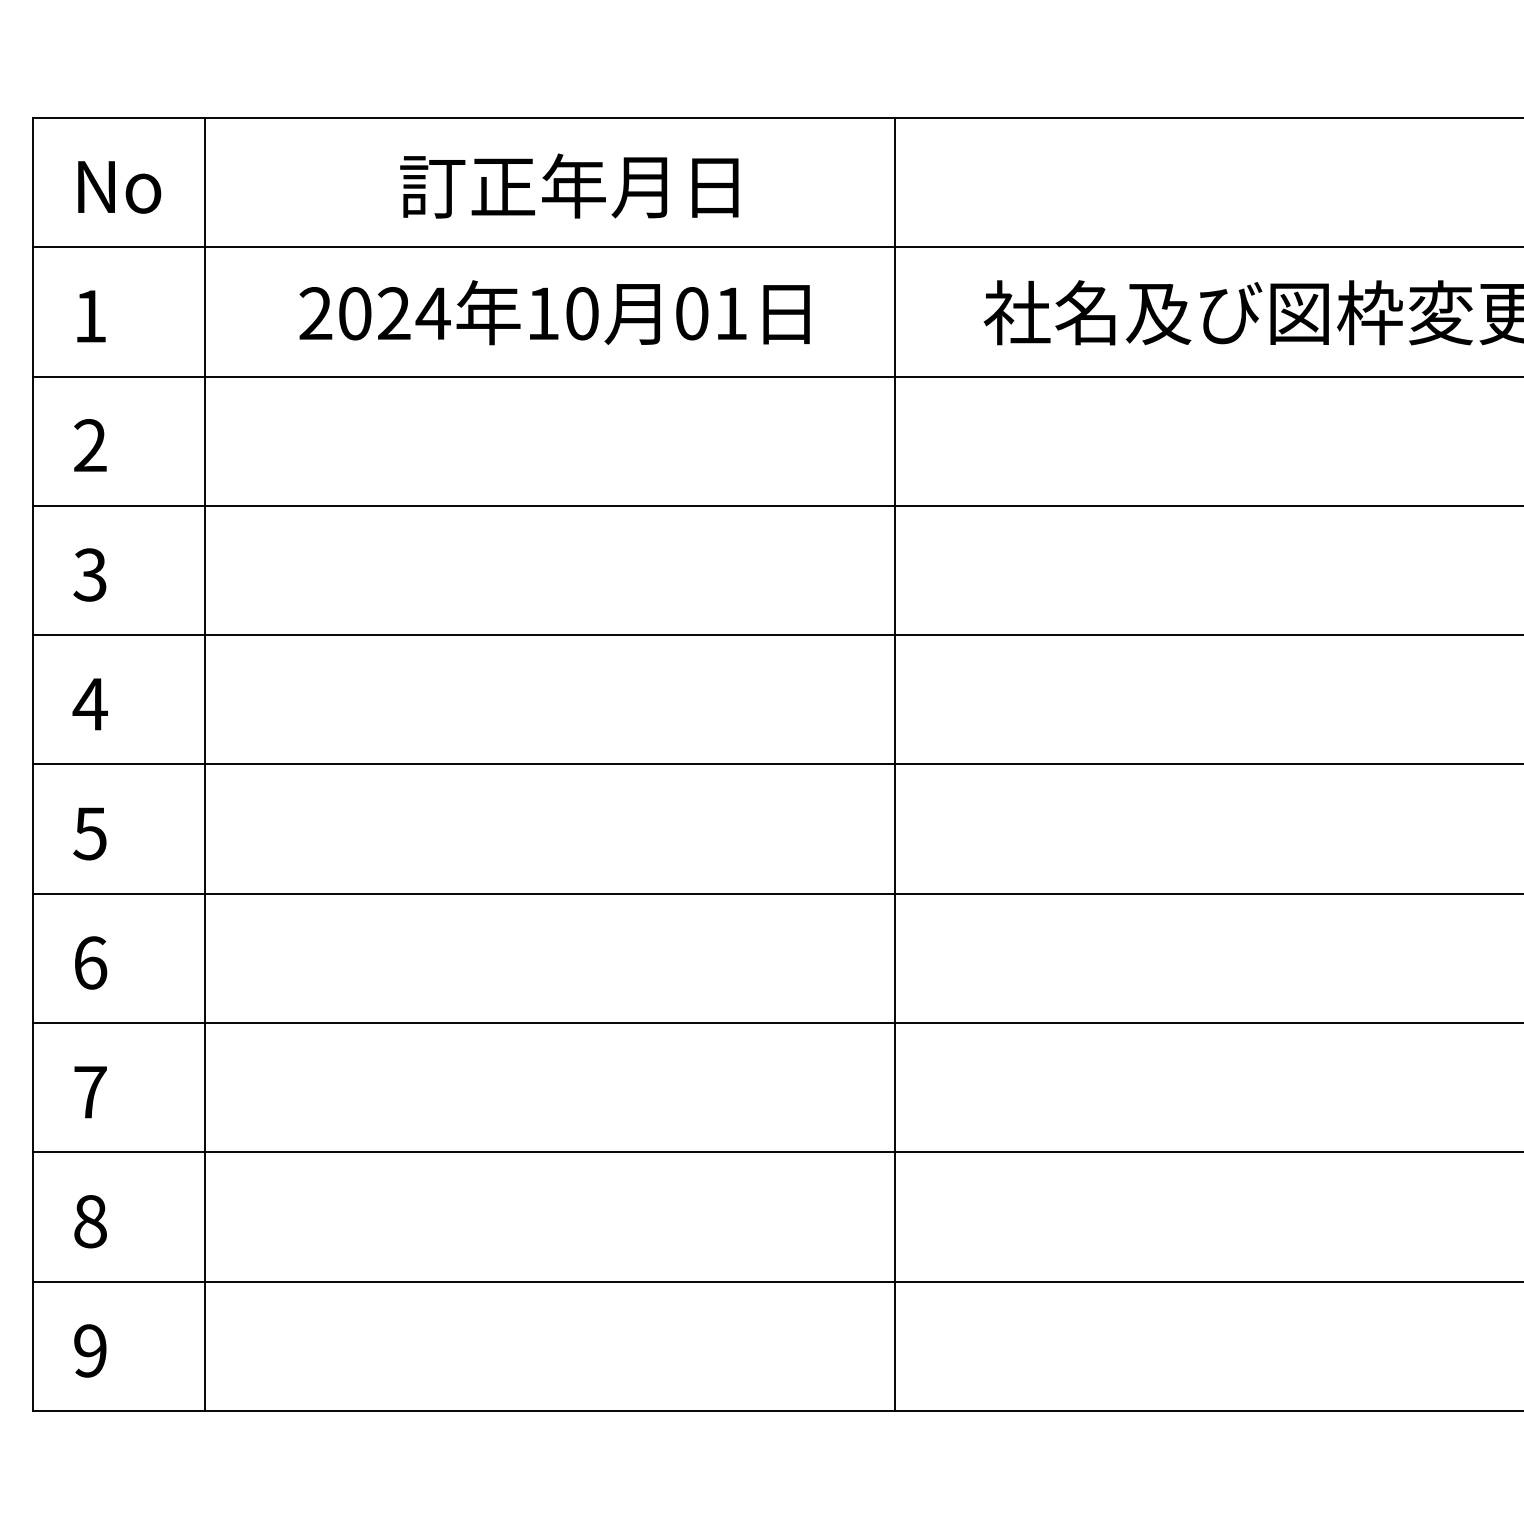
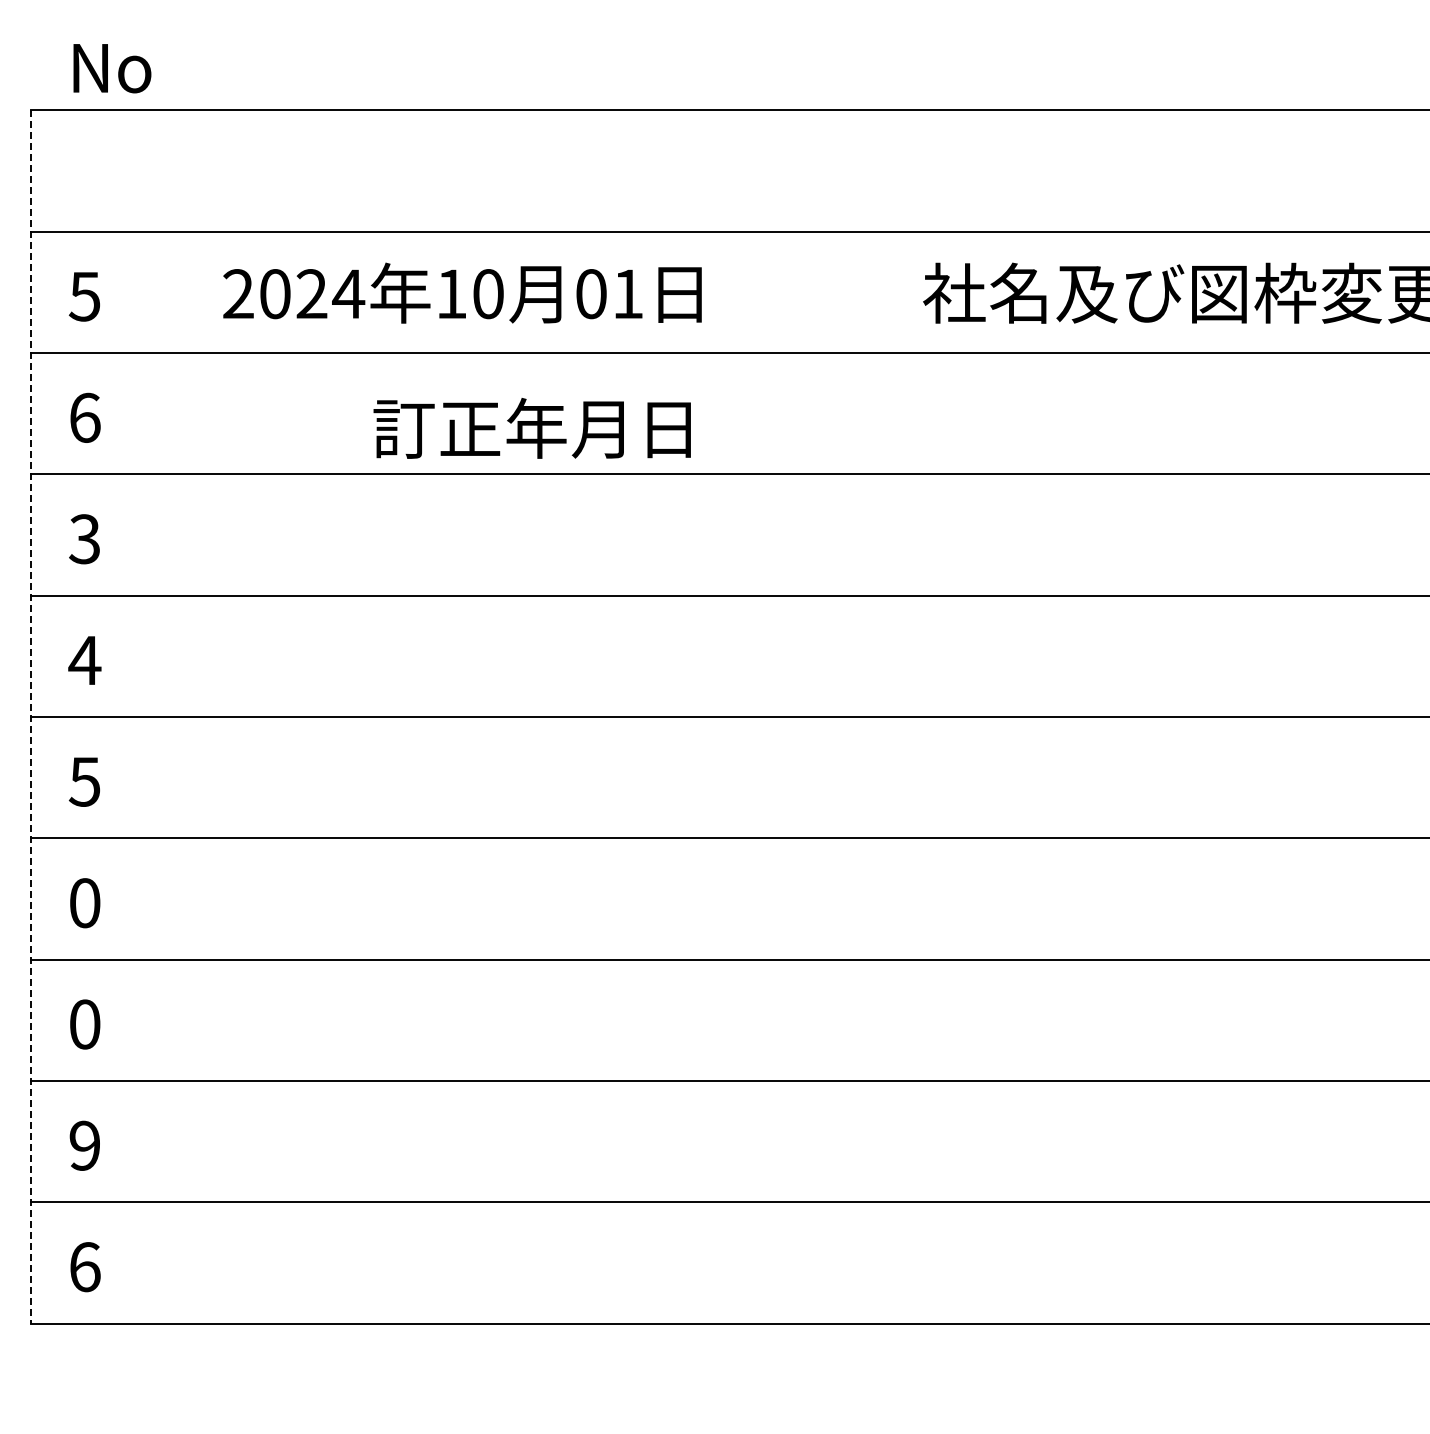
text: (568, 186) -> (531, 428), moved
text: (119, 187) -> (112, 68), moved
text: (554, 311) -> (462, 292), moved
text: (88, 316) -> (83, 296), 1 -> 5
text: (89, 445) -> (84, 417), 2 -> 6
line: (32, 763) -> (30, 716), solid -> dashed
line: (205, 763) -> (192, 716), removed
line: (894, 763) -> (839, 716), removed
text: (90, 963) -> (85, 903), 6 -> 0
text: (90, 1092) -> (85, 1024), 7 -> 0
text: (89, 1221) -> (84, 1145), 8 -> 9
text: (89, 1351) -> (84, 1267), 9 -> 6

